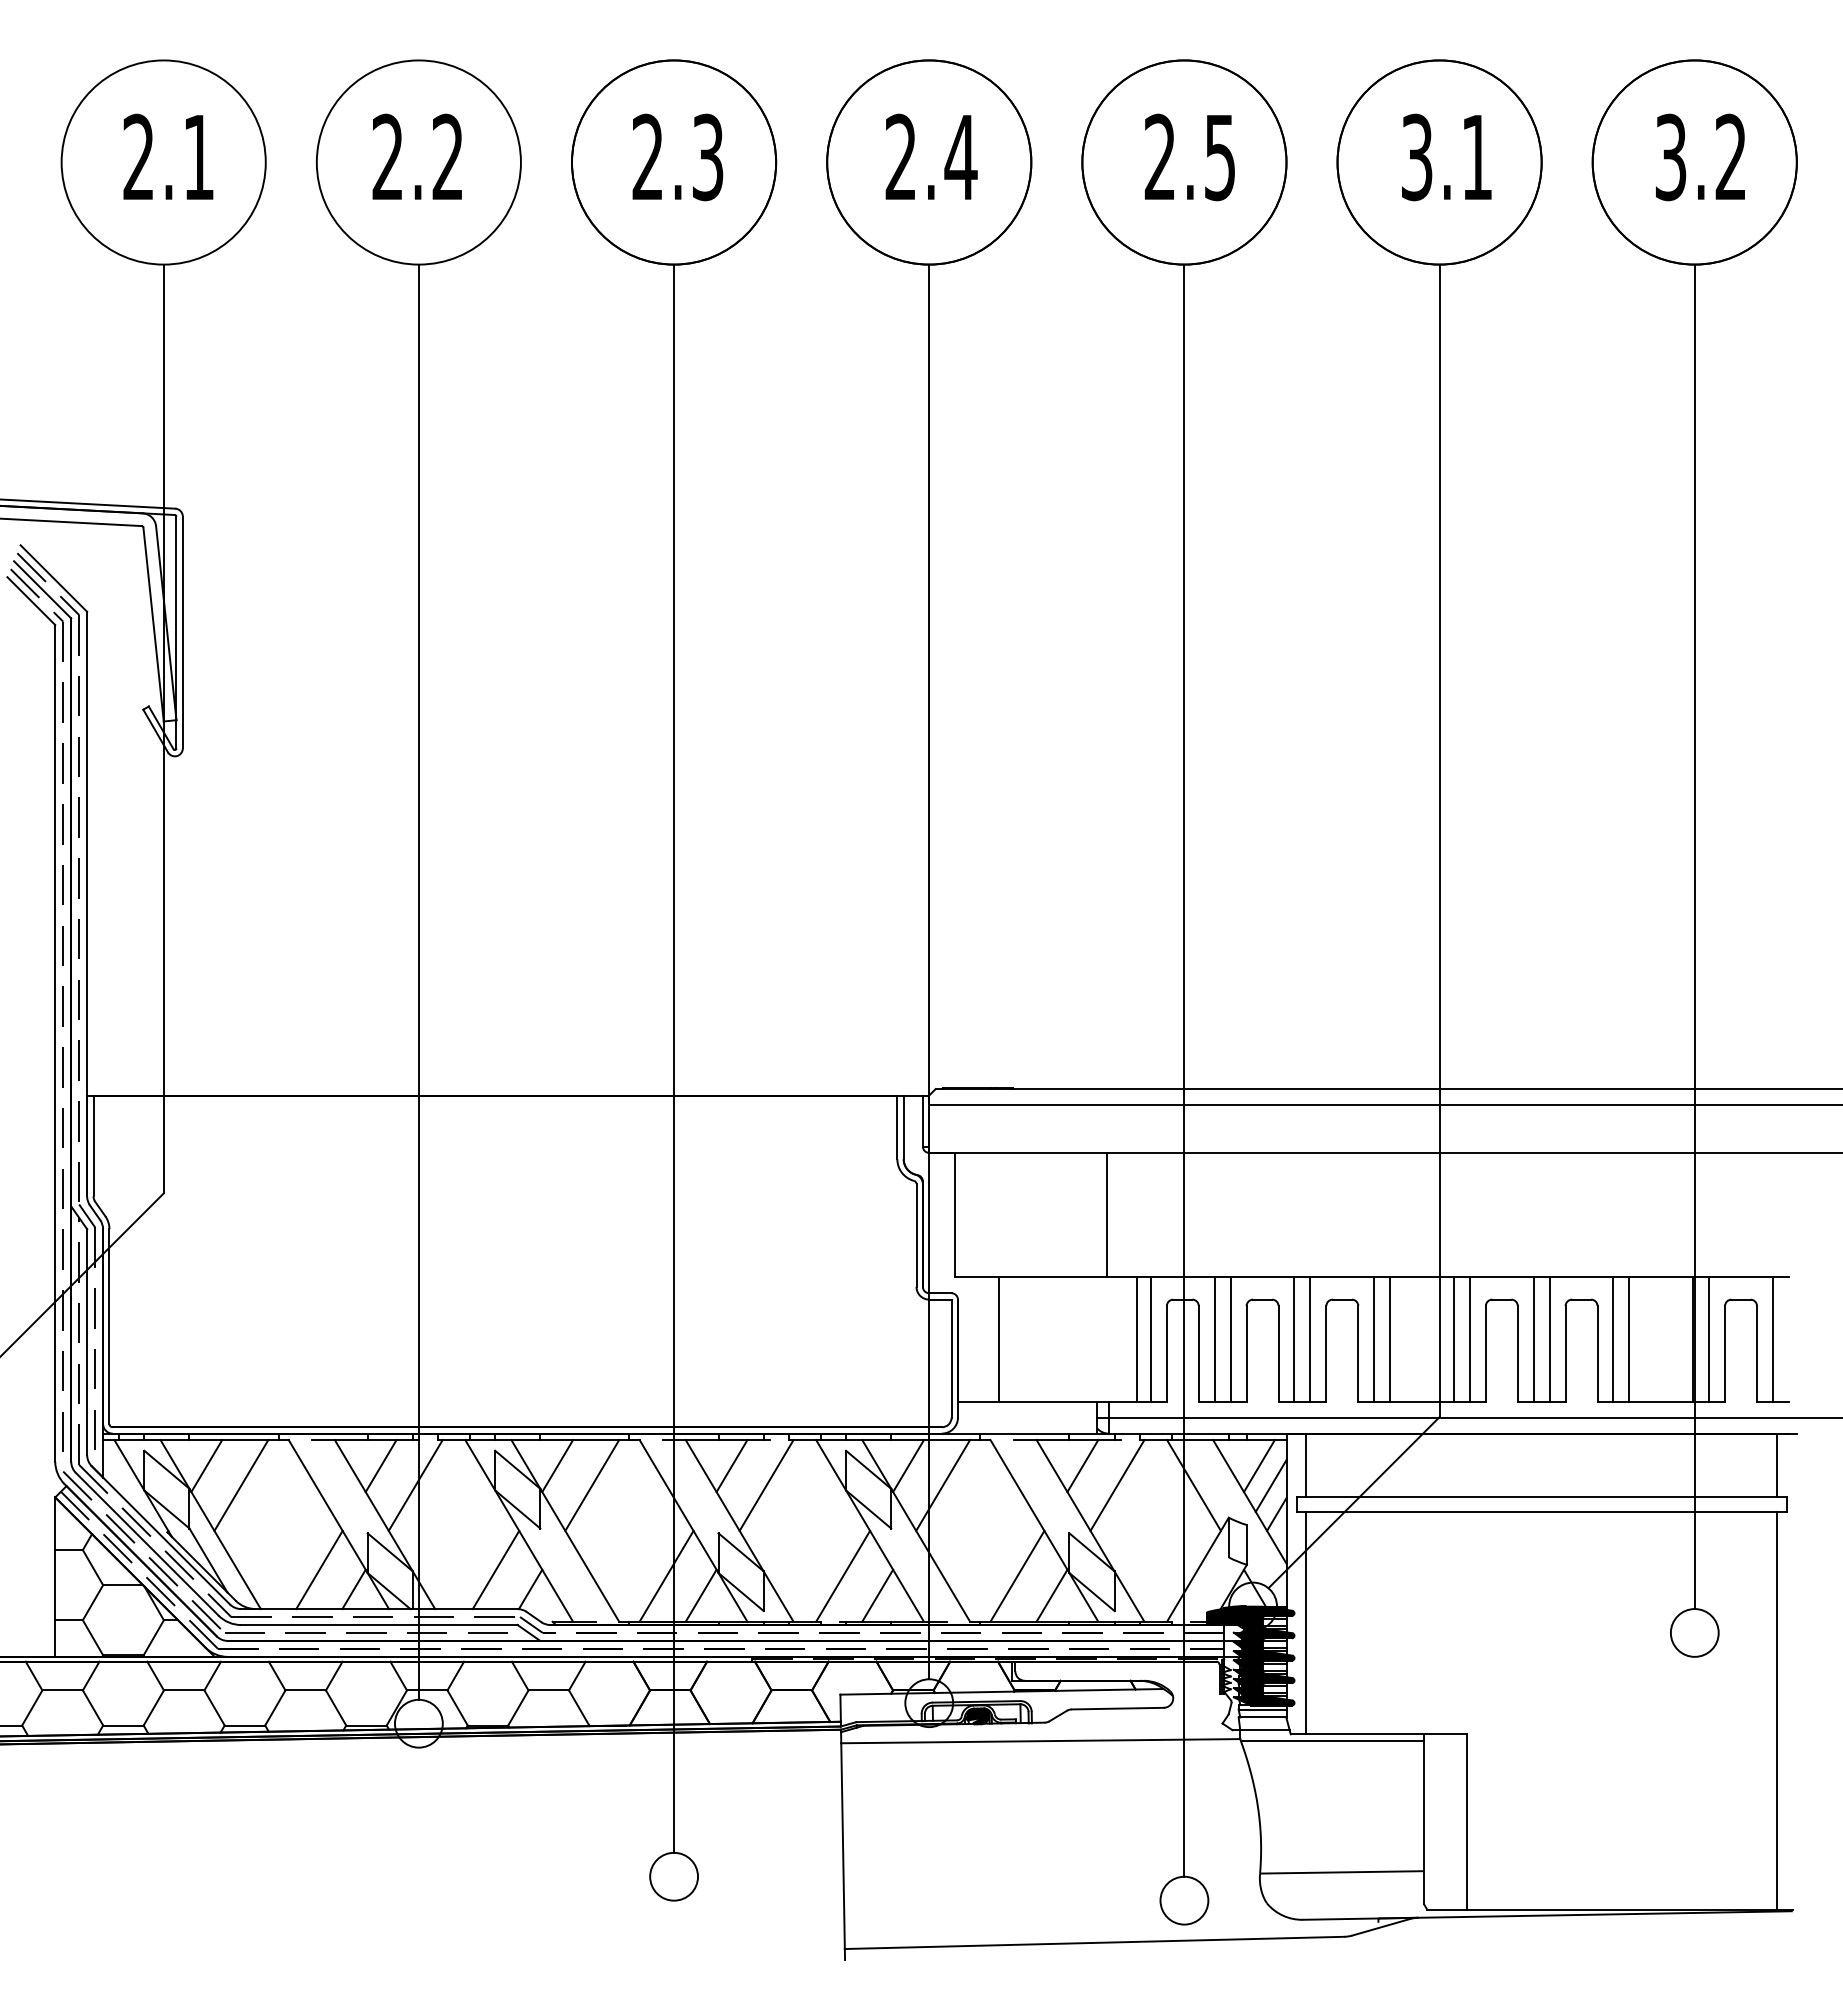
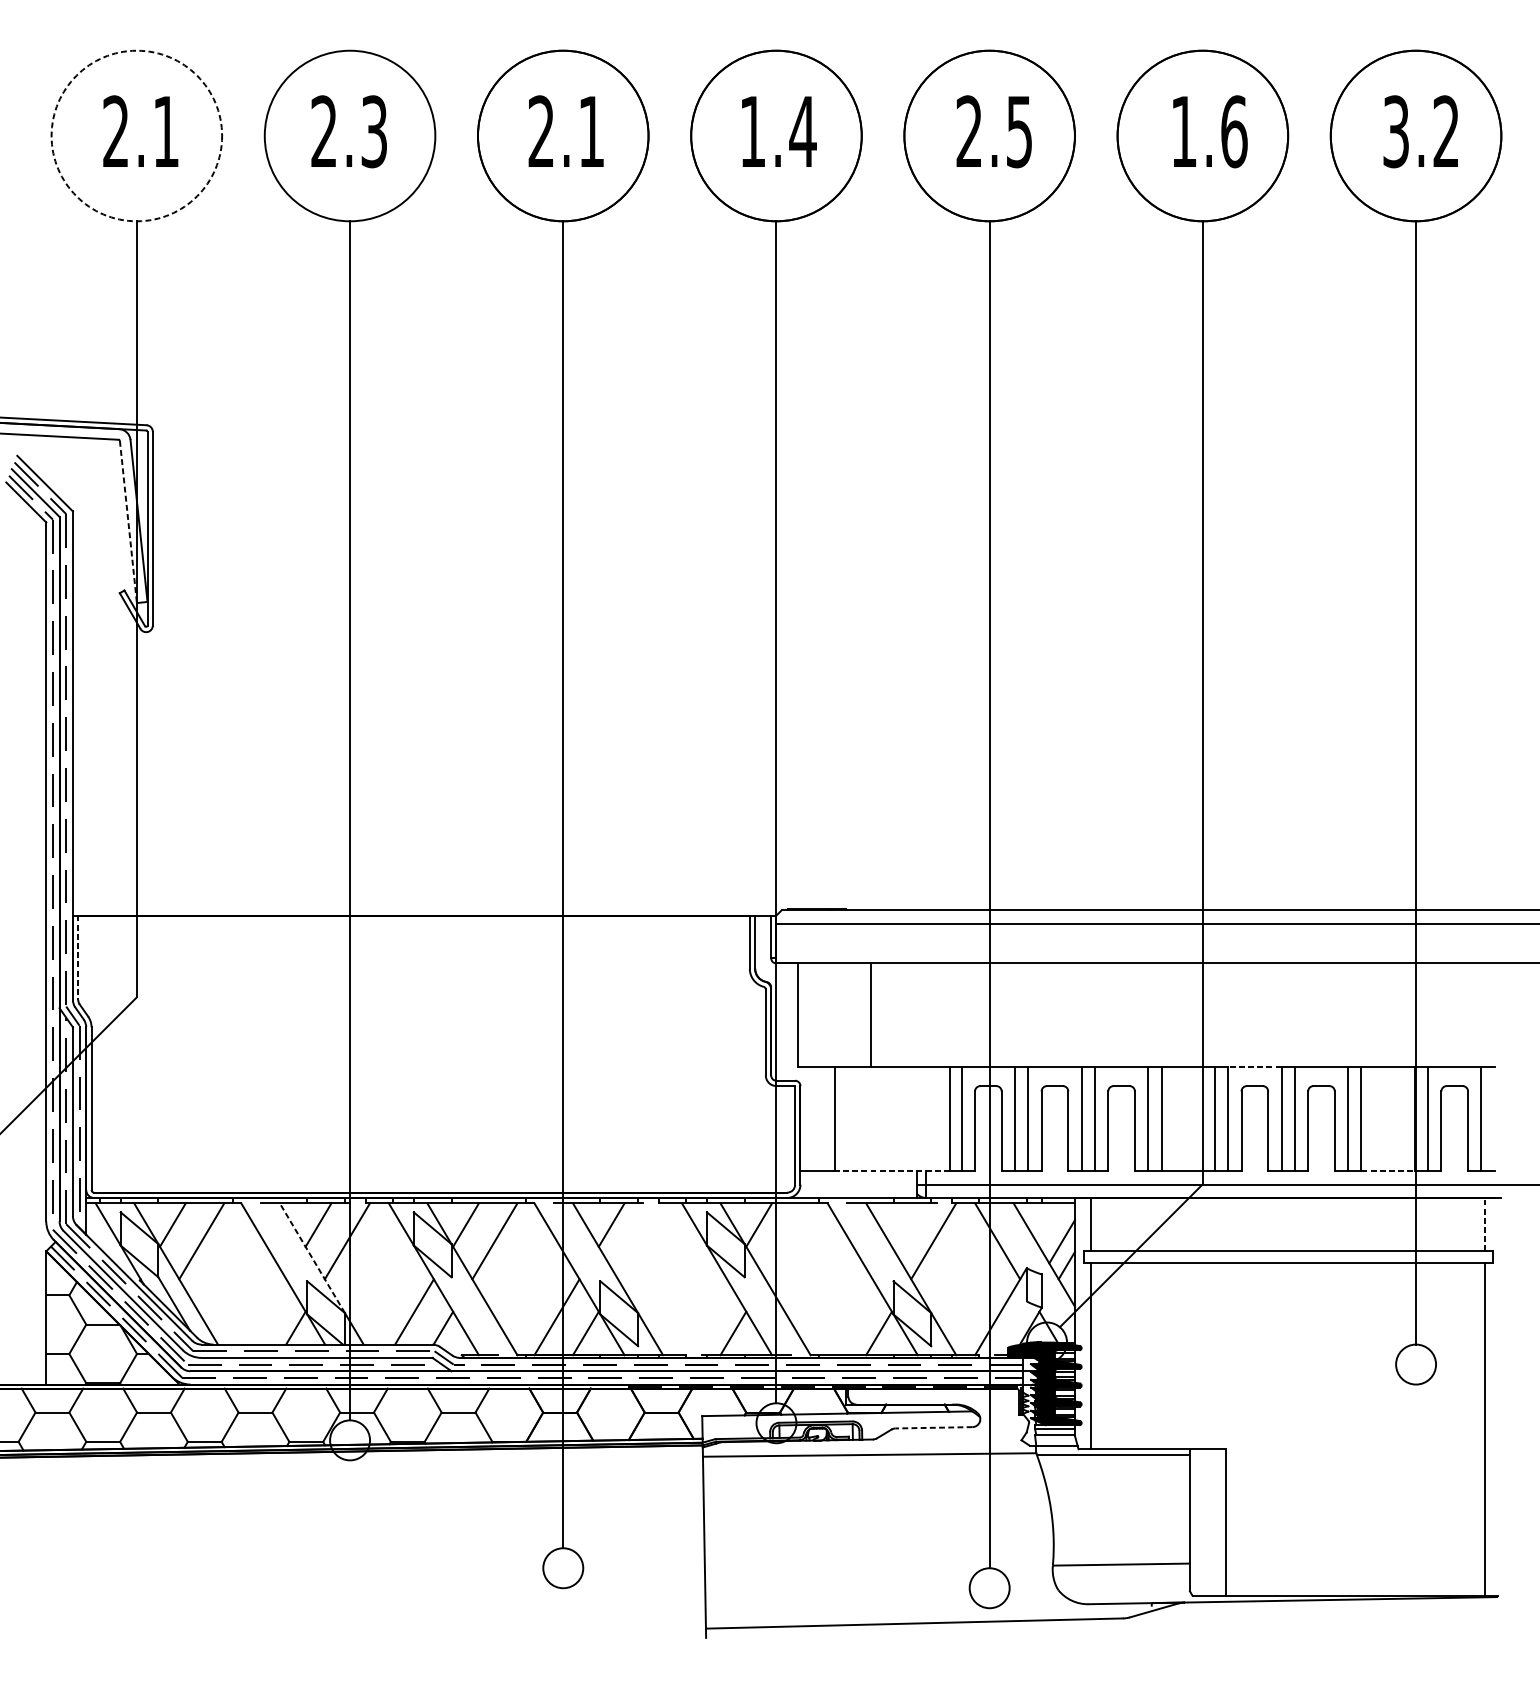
text: (900, 156) -> (752, 130), 2.4 -> 1.4
text: (447, 157) -> (373, 131), 2.2 -> 2.3
text: (708, 157) -> (592, 131), 2.3 -> 2.1
text: (1447, 157) -> (1209, 131), 3.1 -> 1.6
circle: (163, 162) -> (136, 136), solid -> dashed
line: (153, 624) -> (128, 522), solid -> dashed
line: (93, 1146) -> (78, 958), solid -> dashed
line: (1106, 1214) -> (871, 1014), moved
line: (1501, 1277) -> (1254, 1067), solid -> dashed
line: (1068, 1401) -> (892, 1171), solid -> dashed
line: (1661, 1401) -> (1388, 1171), solid -> dashed
line: (1082, 1465) -> (904, 1224), removed
line: (1259, 1465) -> (1052, 1224), removed
line: (1777, 1465) -> (1485, 1224), solid -> dashed
line: (766, 1484) -> (640, 1240), removed
line: (943, 1484) -> (788, 1240), removed
line: (373, 1505) -> (312, 1258), solid -> dashed
line: (319, 1569) -> (267, 1311), removed
line: (843, 1575) -> (704, 1316), removed
line: (1017, 1575) -> (850, 1316), removed
line: (1117, 1708) -> (933, 1427), solid -> dashed
fill: (977, 1716) -> (816, 1434), removed

